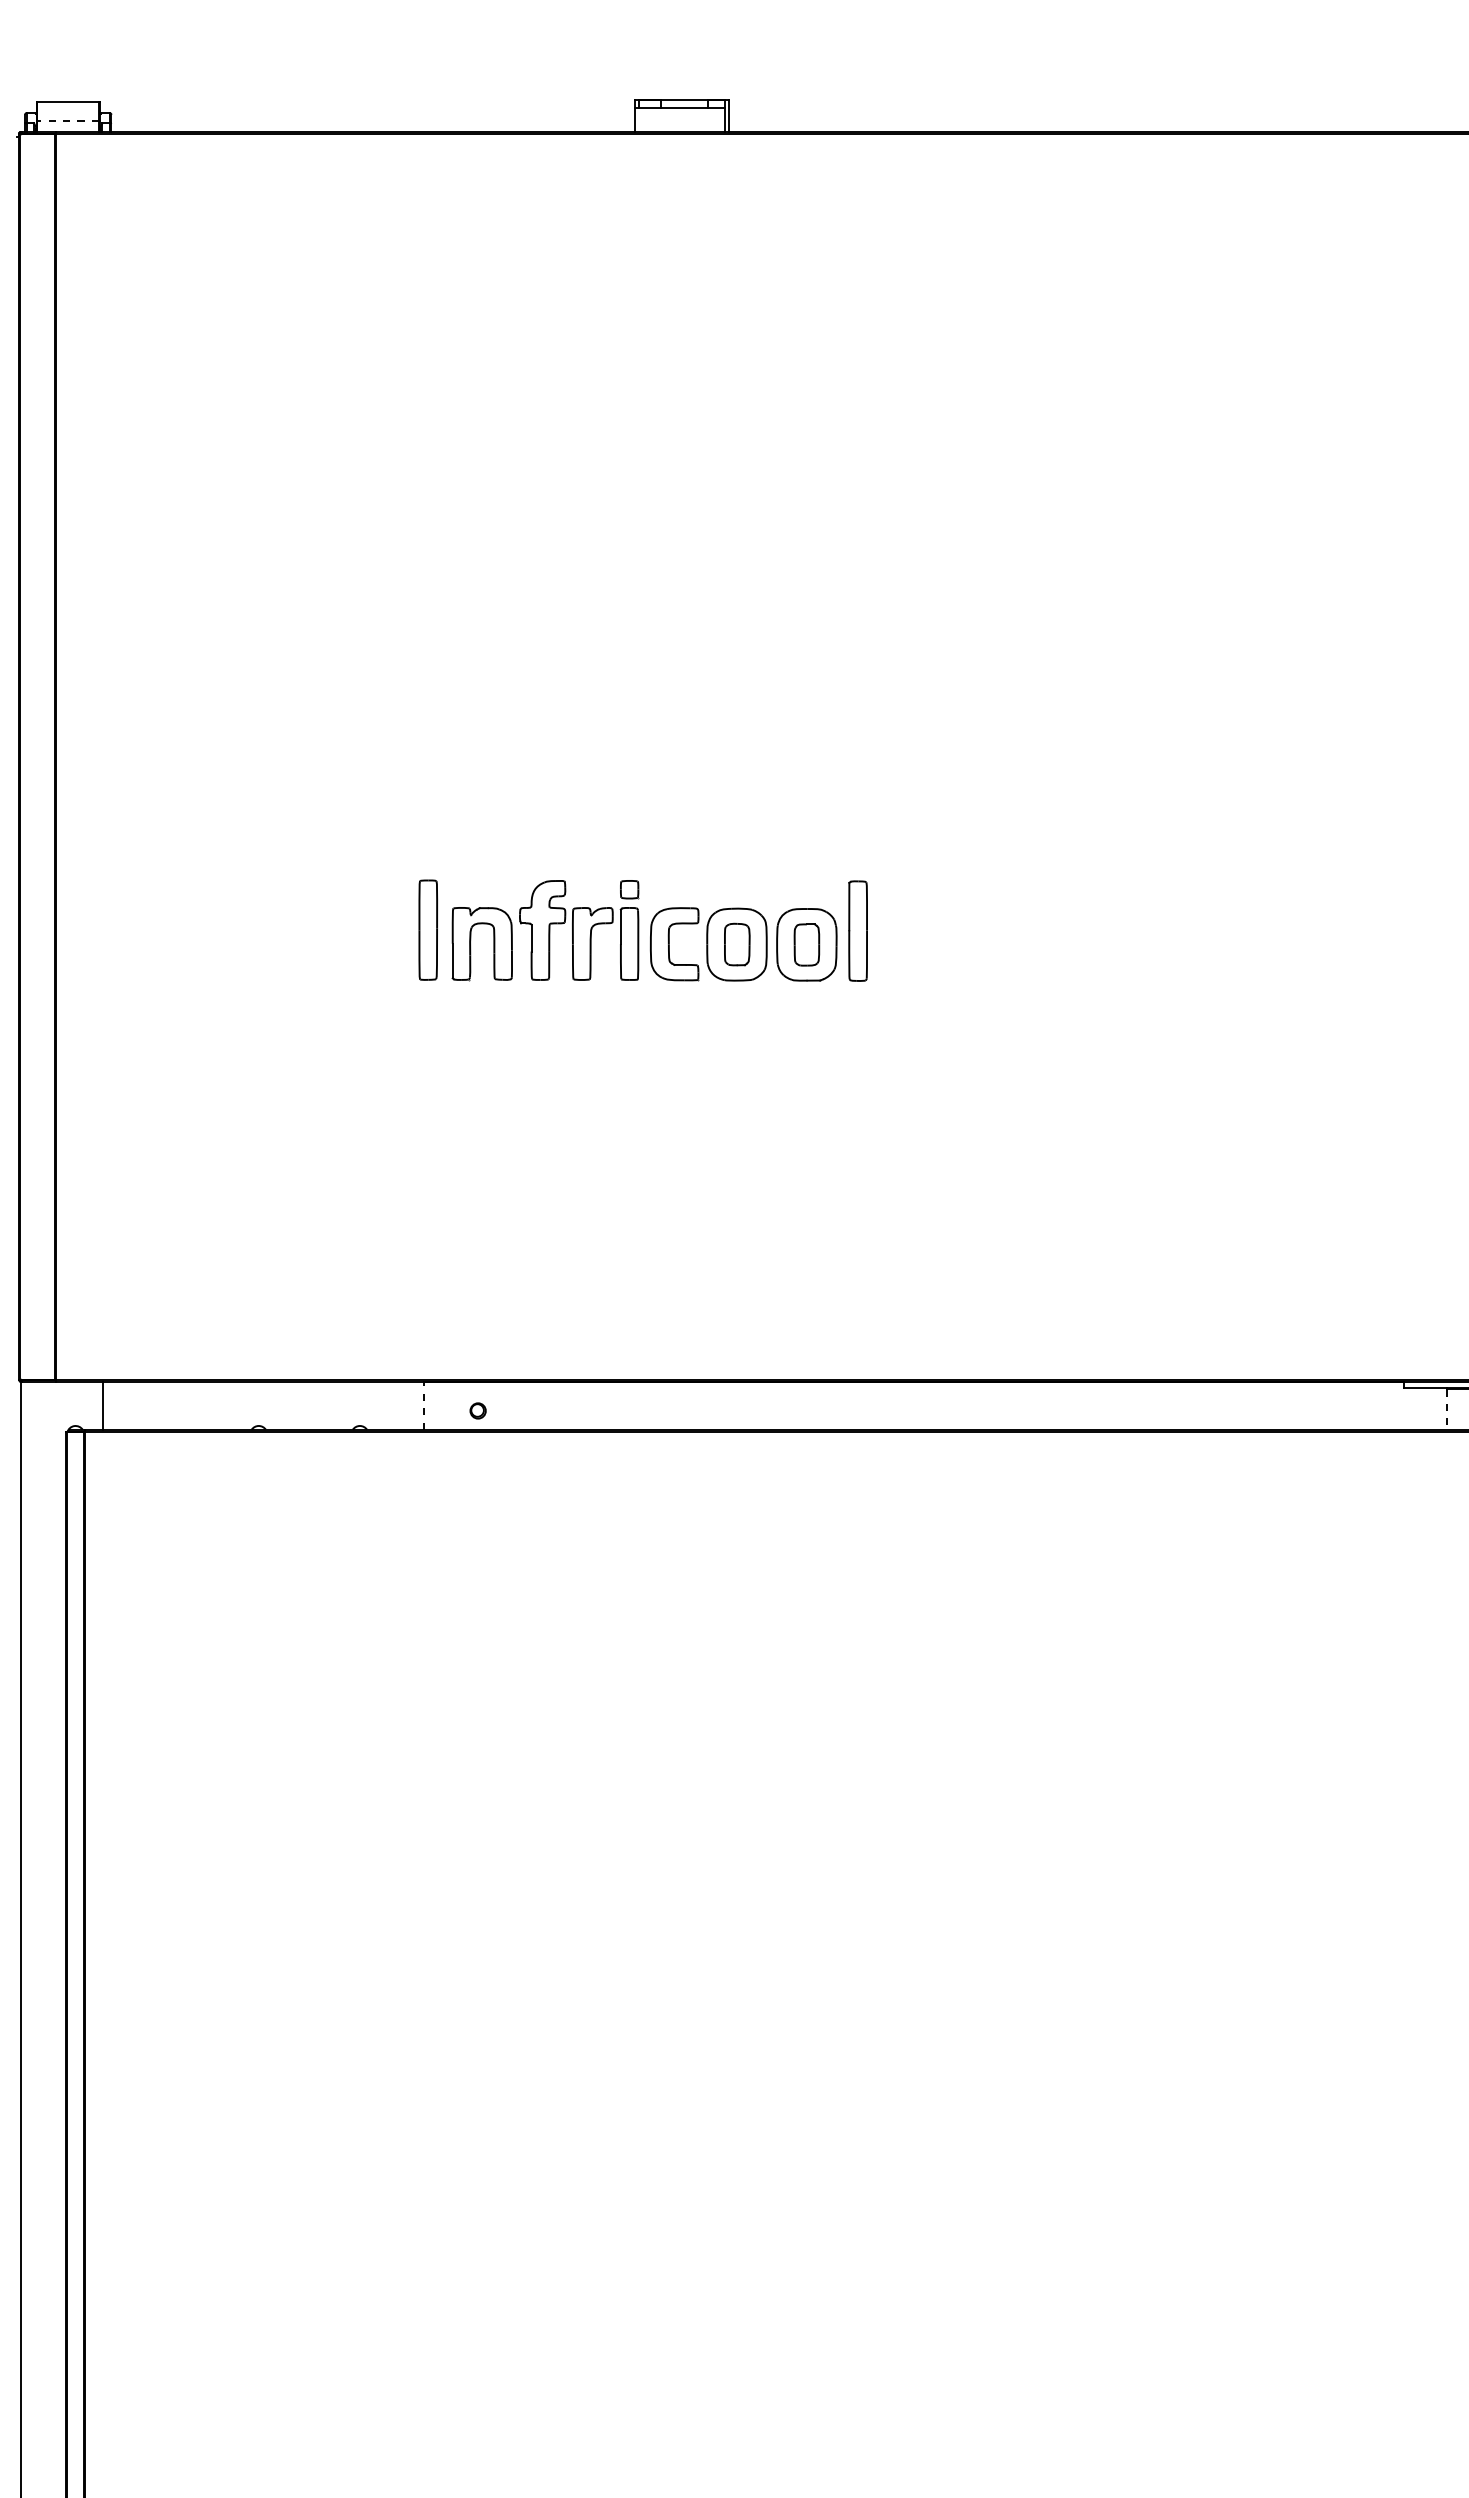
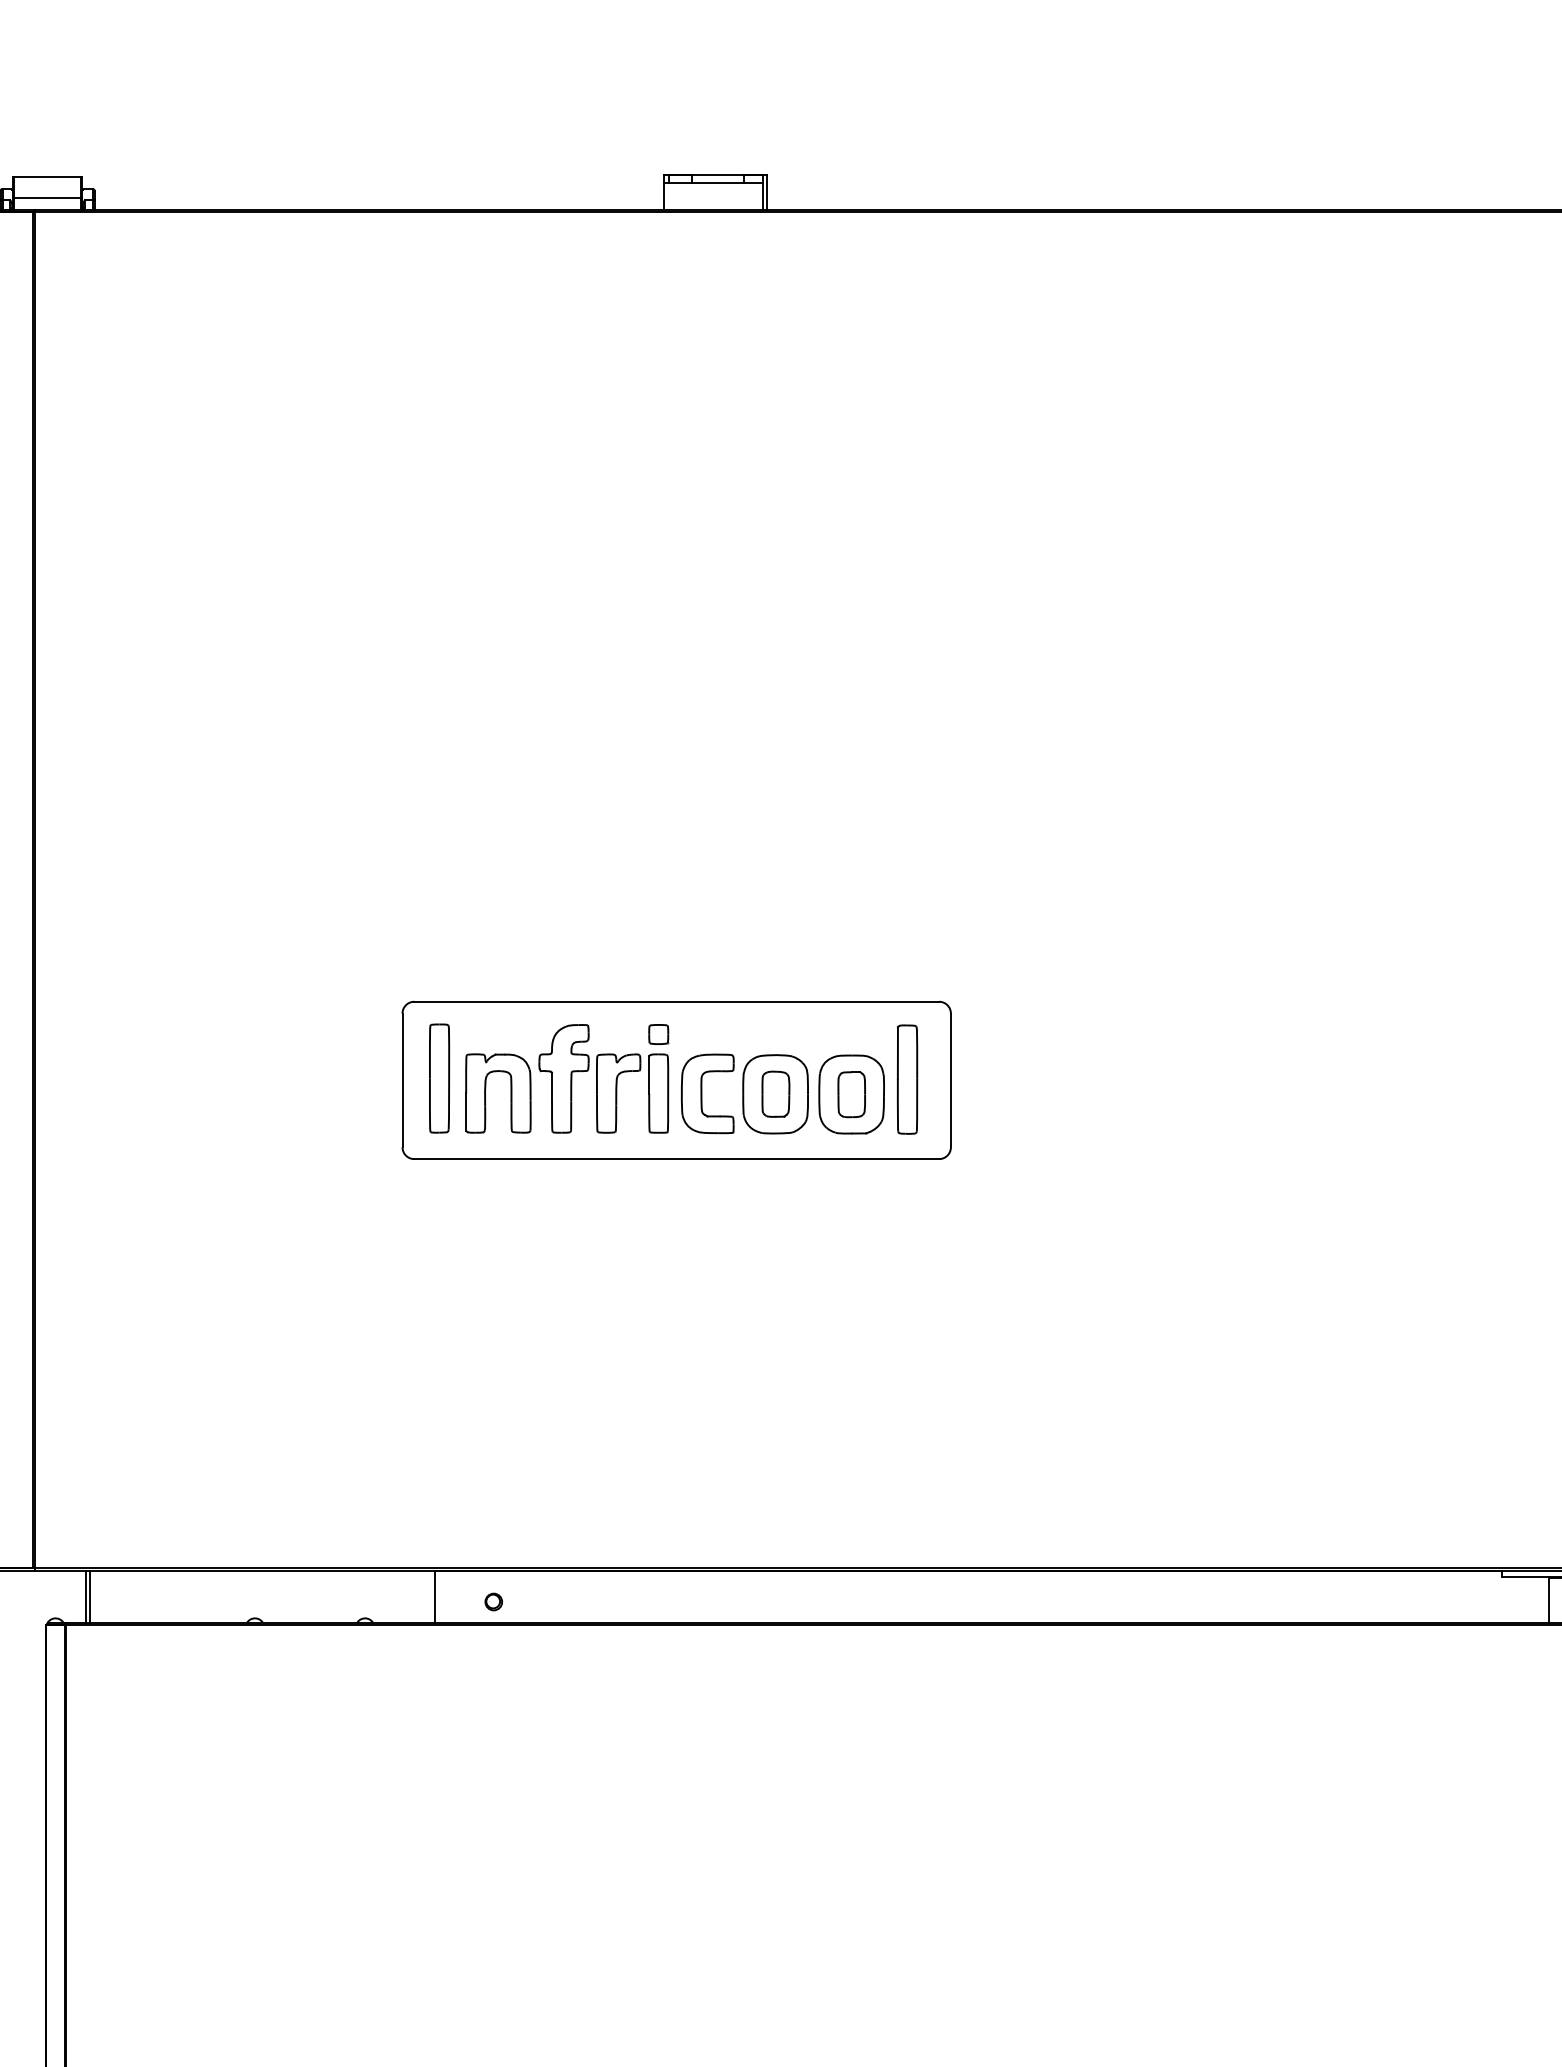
line: (68, 121) -> (47, 198), dashed -> solid
part: (645, 931) -> (676, 1080), added
line: (107, 1405) -> (90, 1596), added
line: (423, 1405) -> (434, 1596), dashed -> solid
line: (1447, 1410) -> (1549, 1601), dashed -> solid

